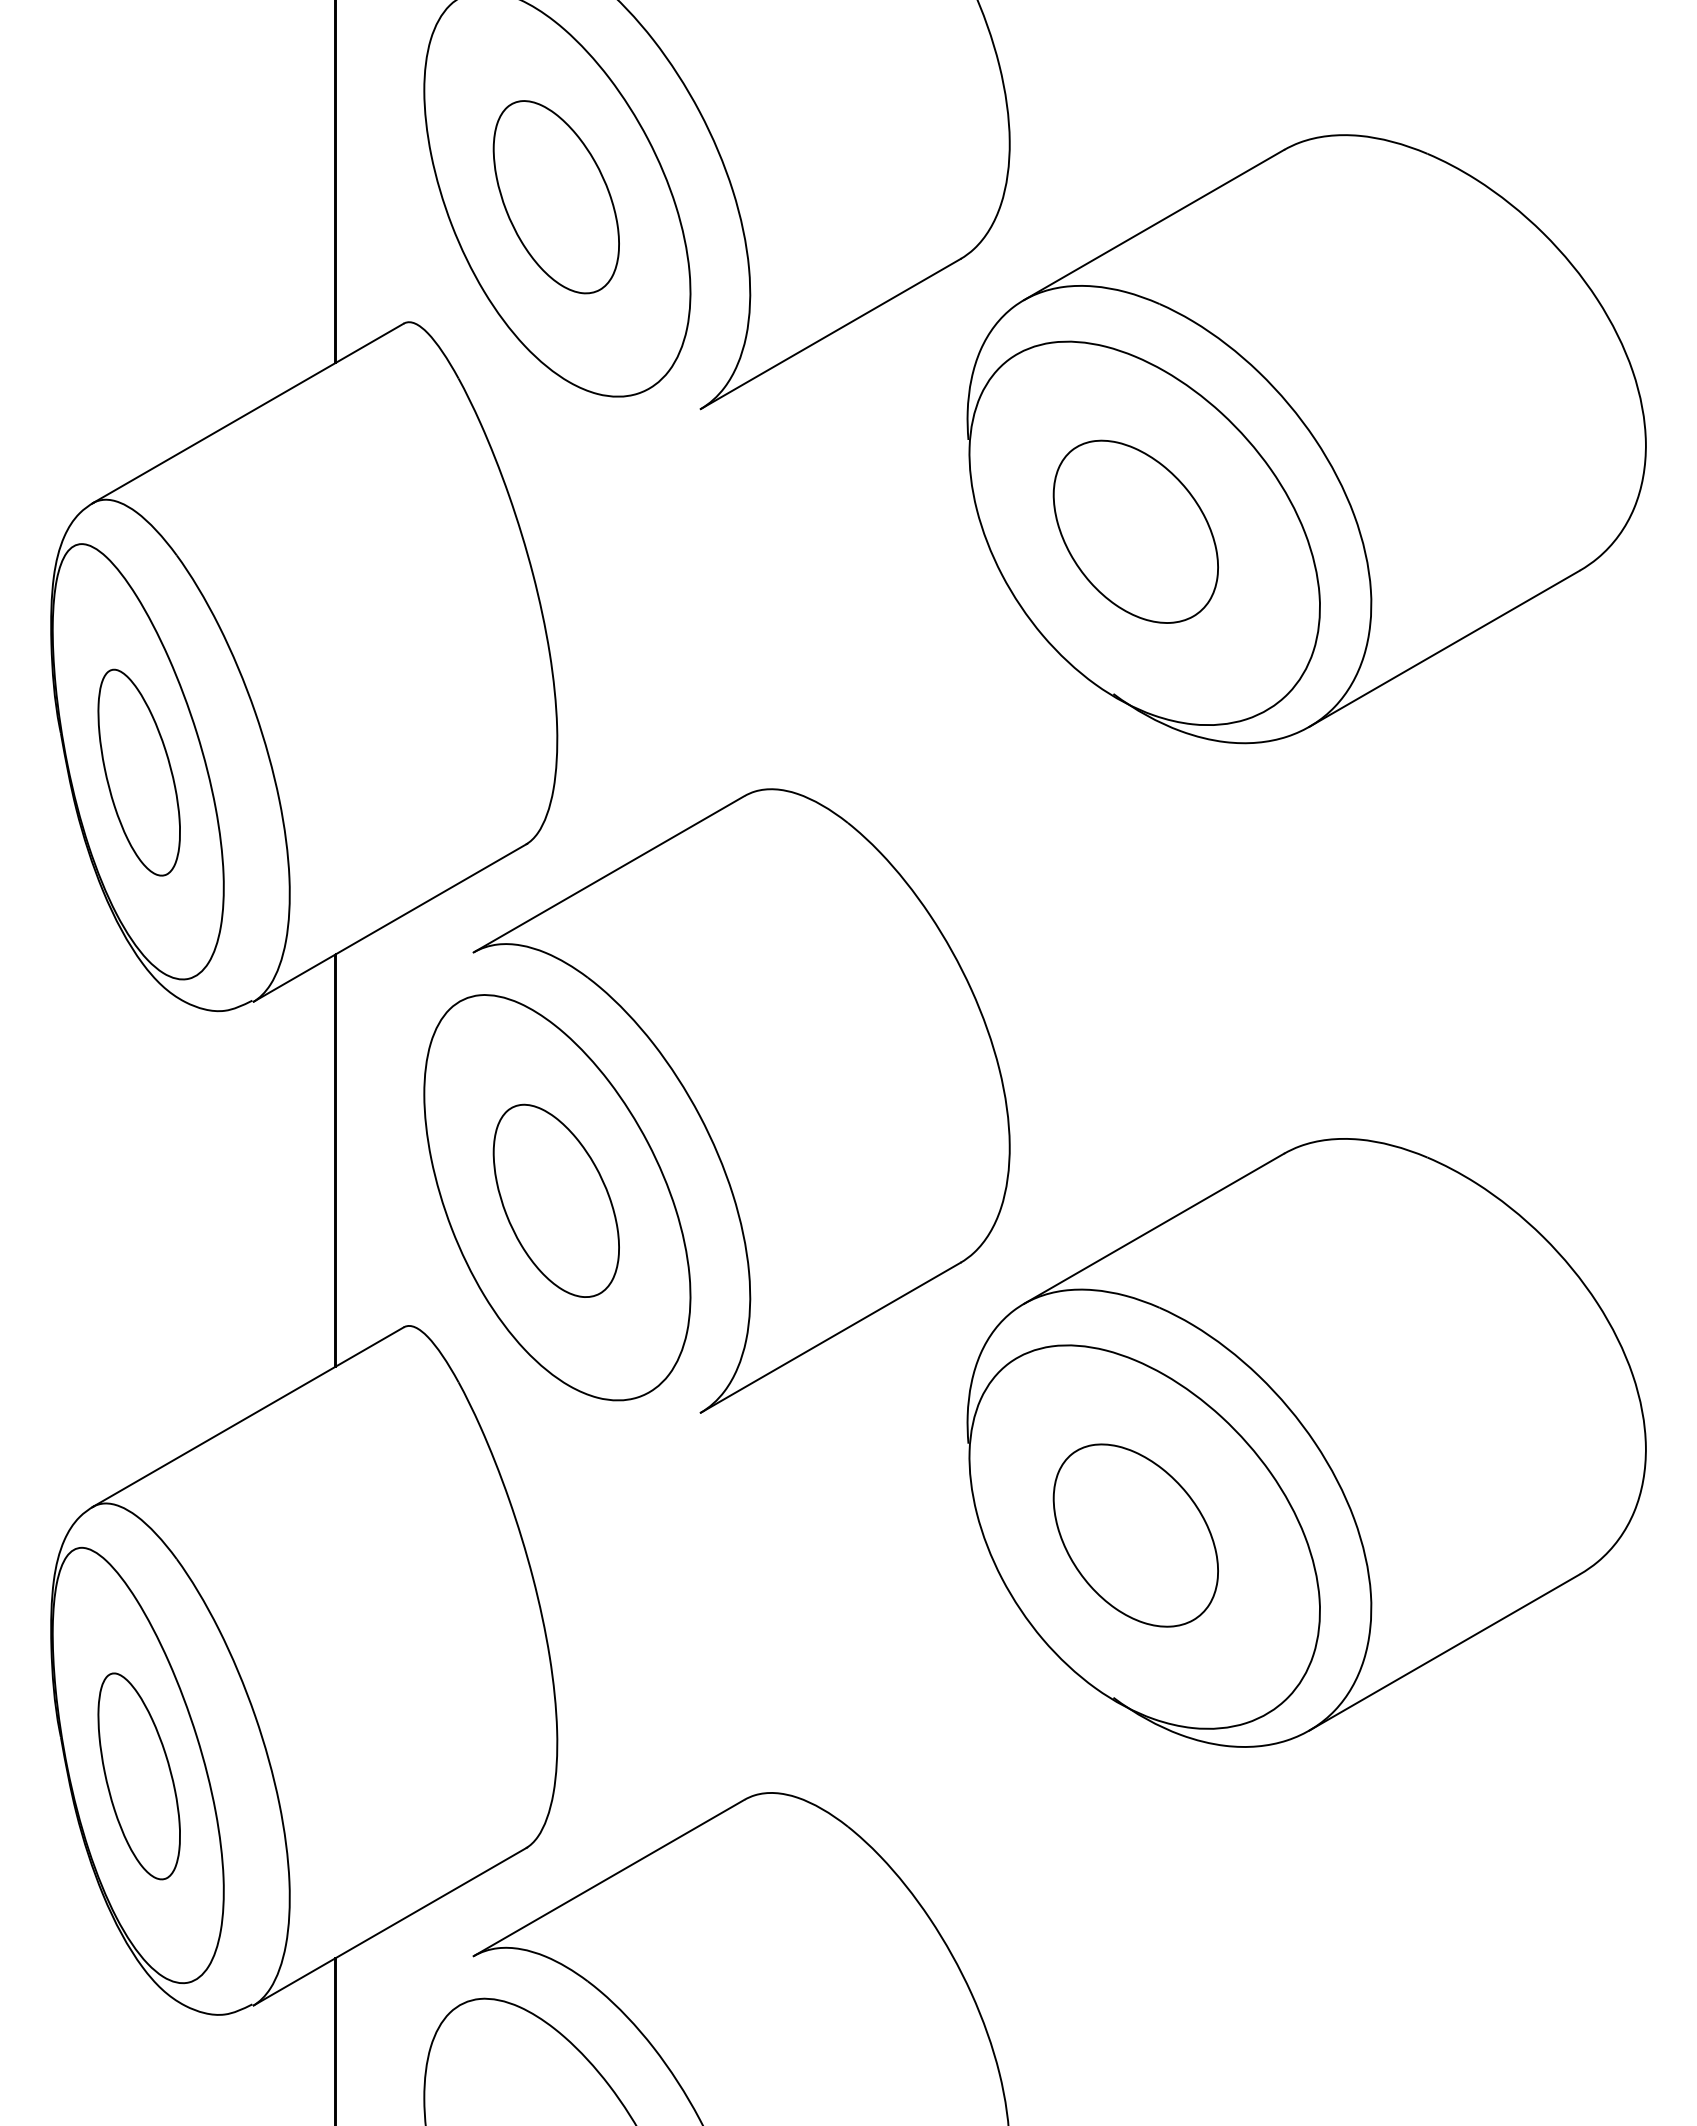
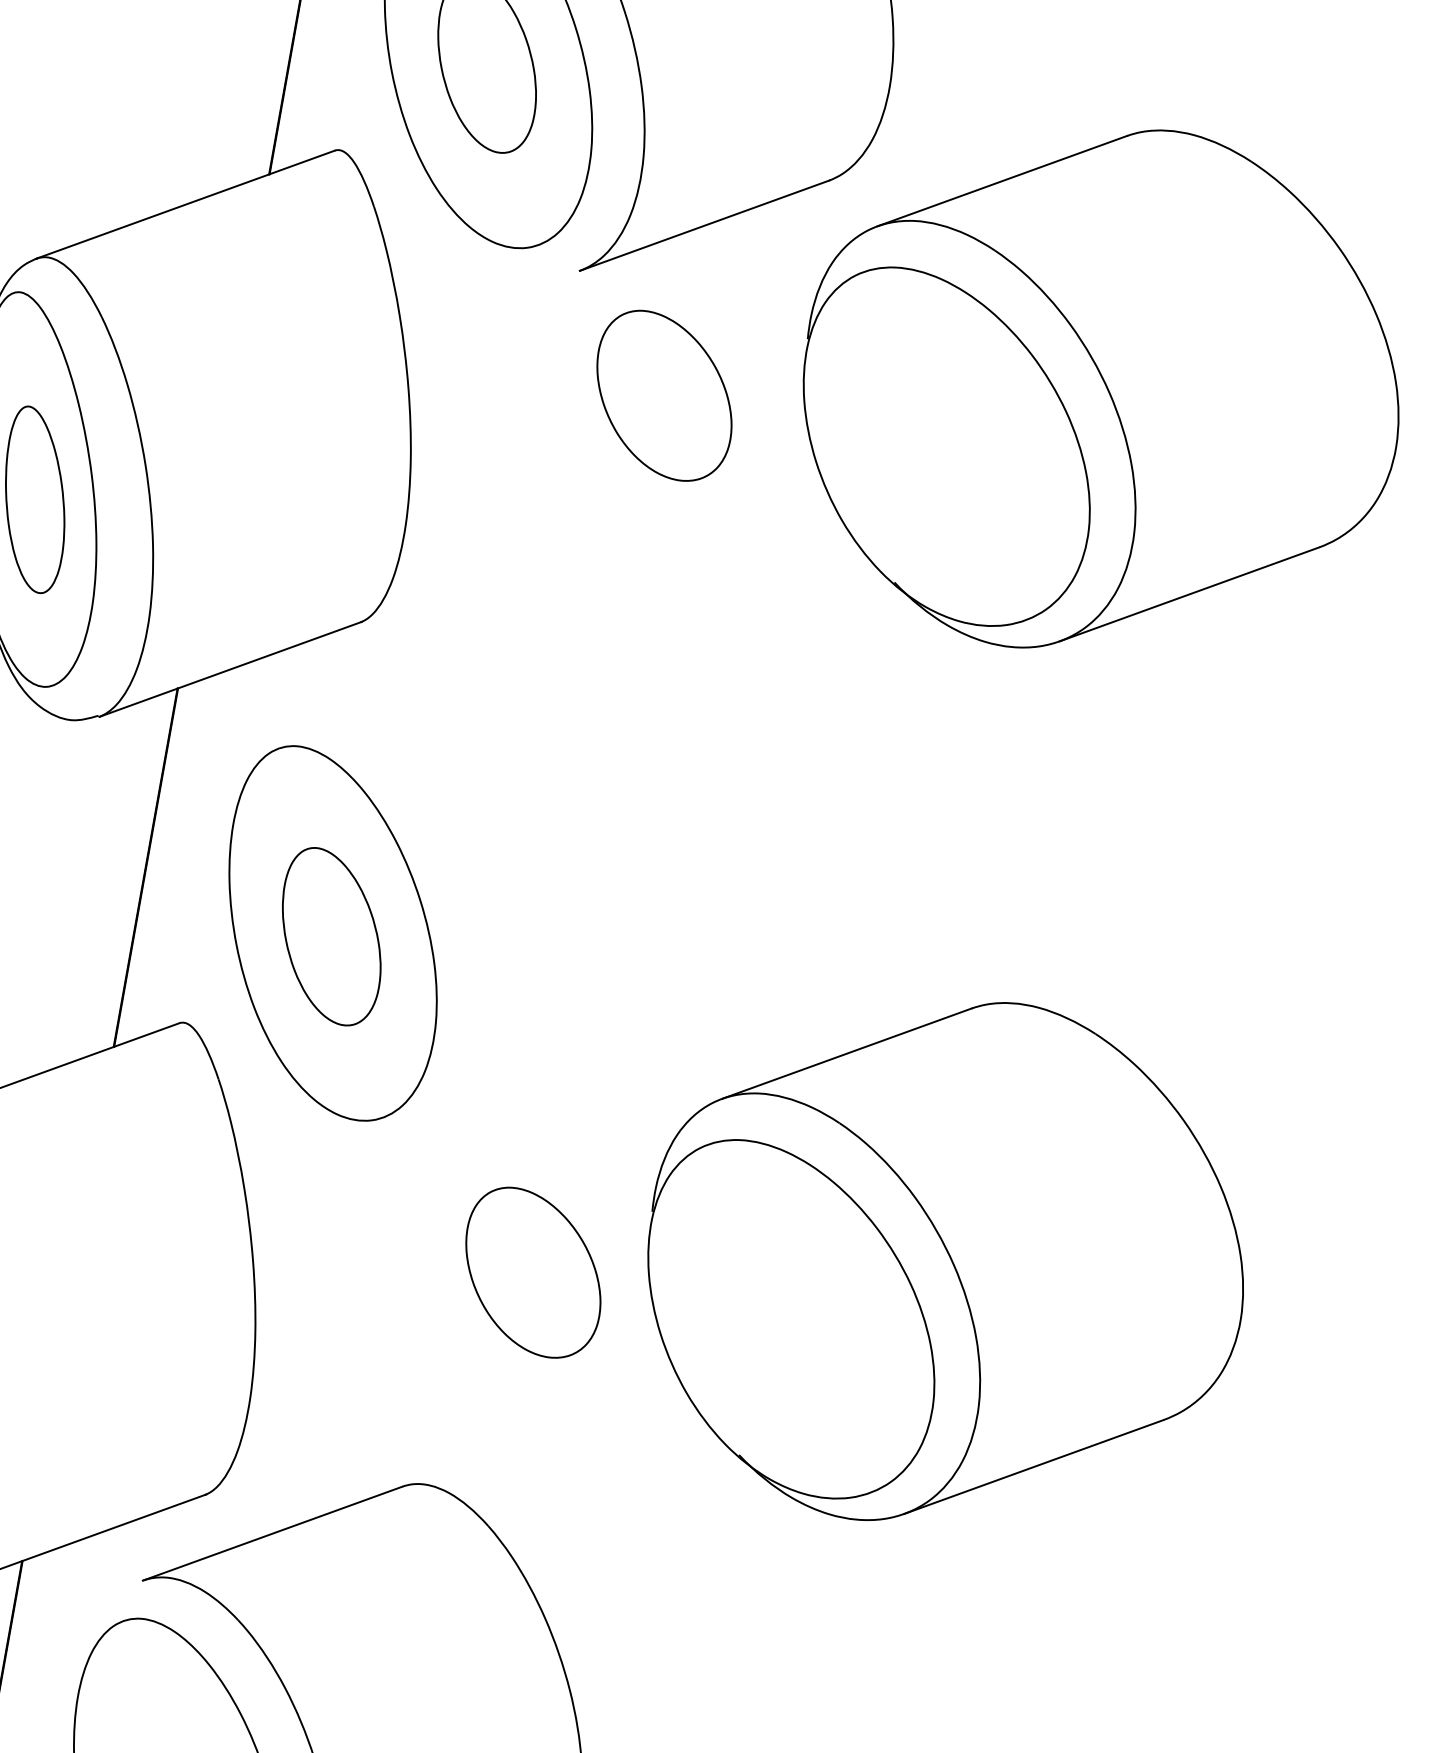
part: (1135, 531) -> (664, 395), moved
part: (741, 1100) -> (508, 878), removed
part: (1135, 1535) -> (532, 1272), moved

